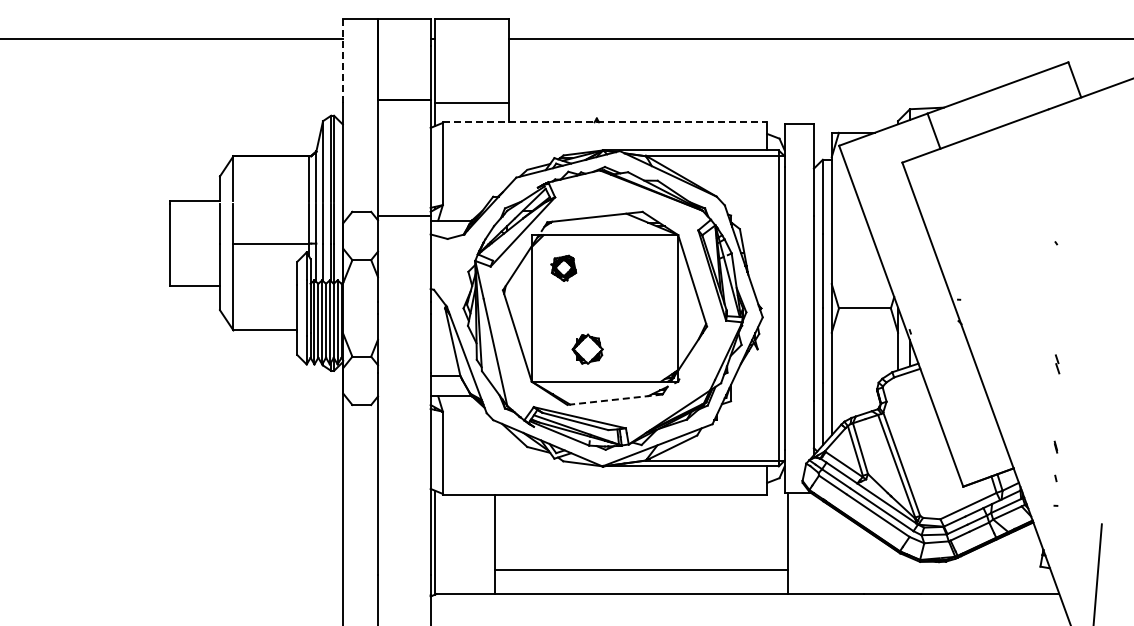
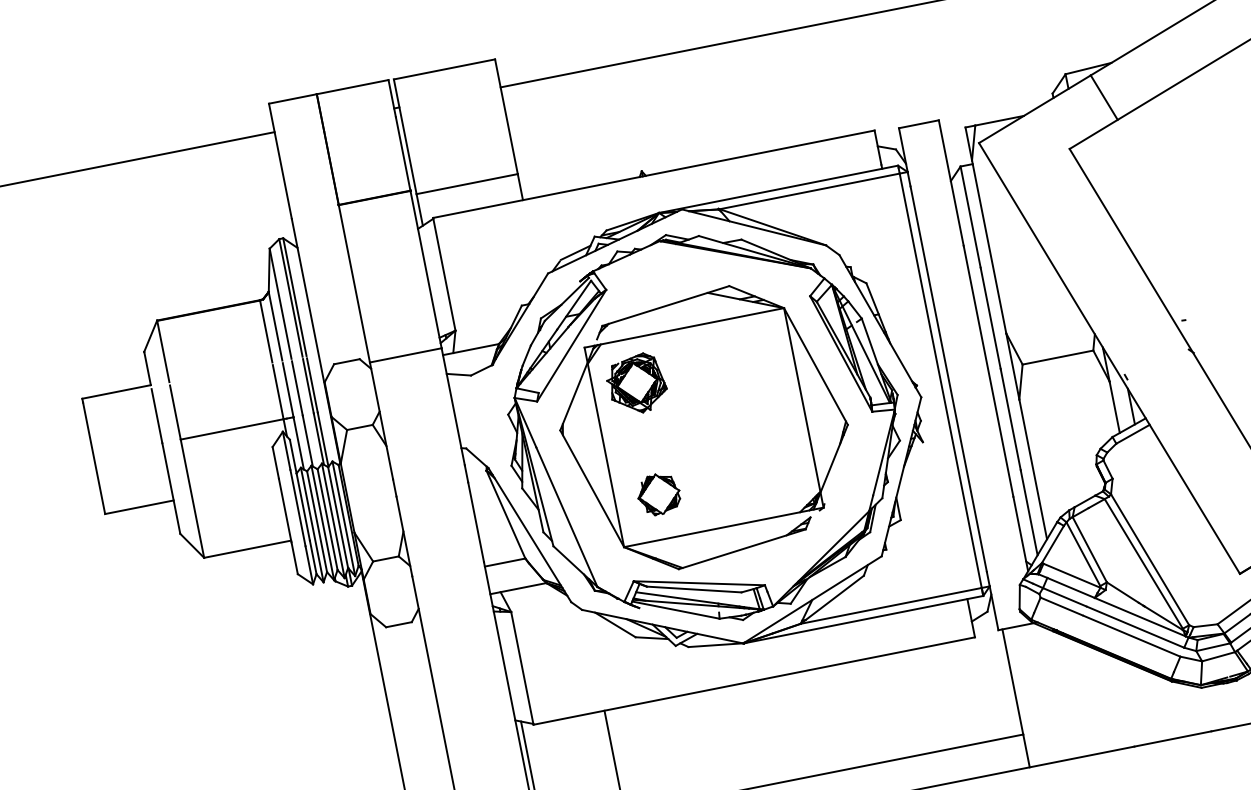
line: (342, 60) -> (279, 160), dashed -> solid
line: (605, 122) -> (654, 174), dashed -> solid
part: (563, 268) -> (636, 384), size x1.67
part: (587, 348) -> (658, 493), moved
line: (614, 399) -> (741, 549), dashed -> solid

